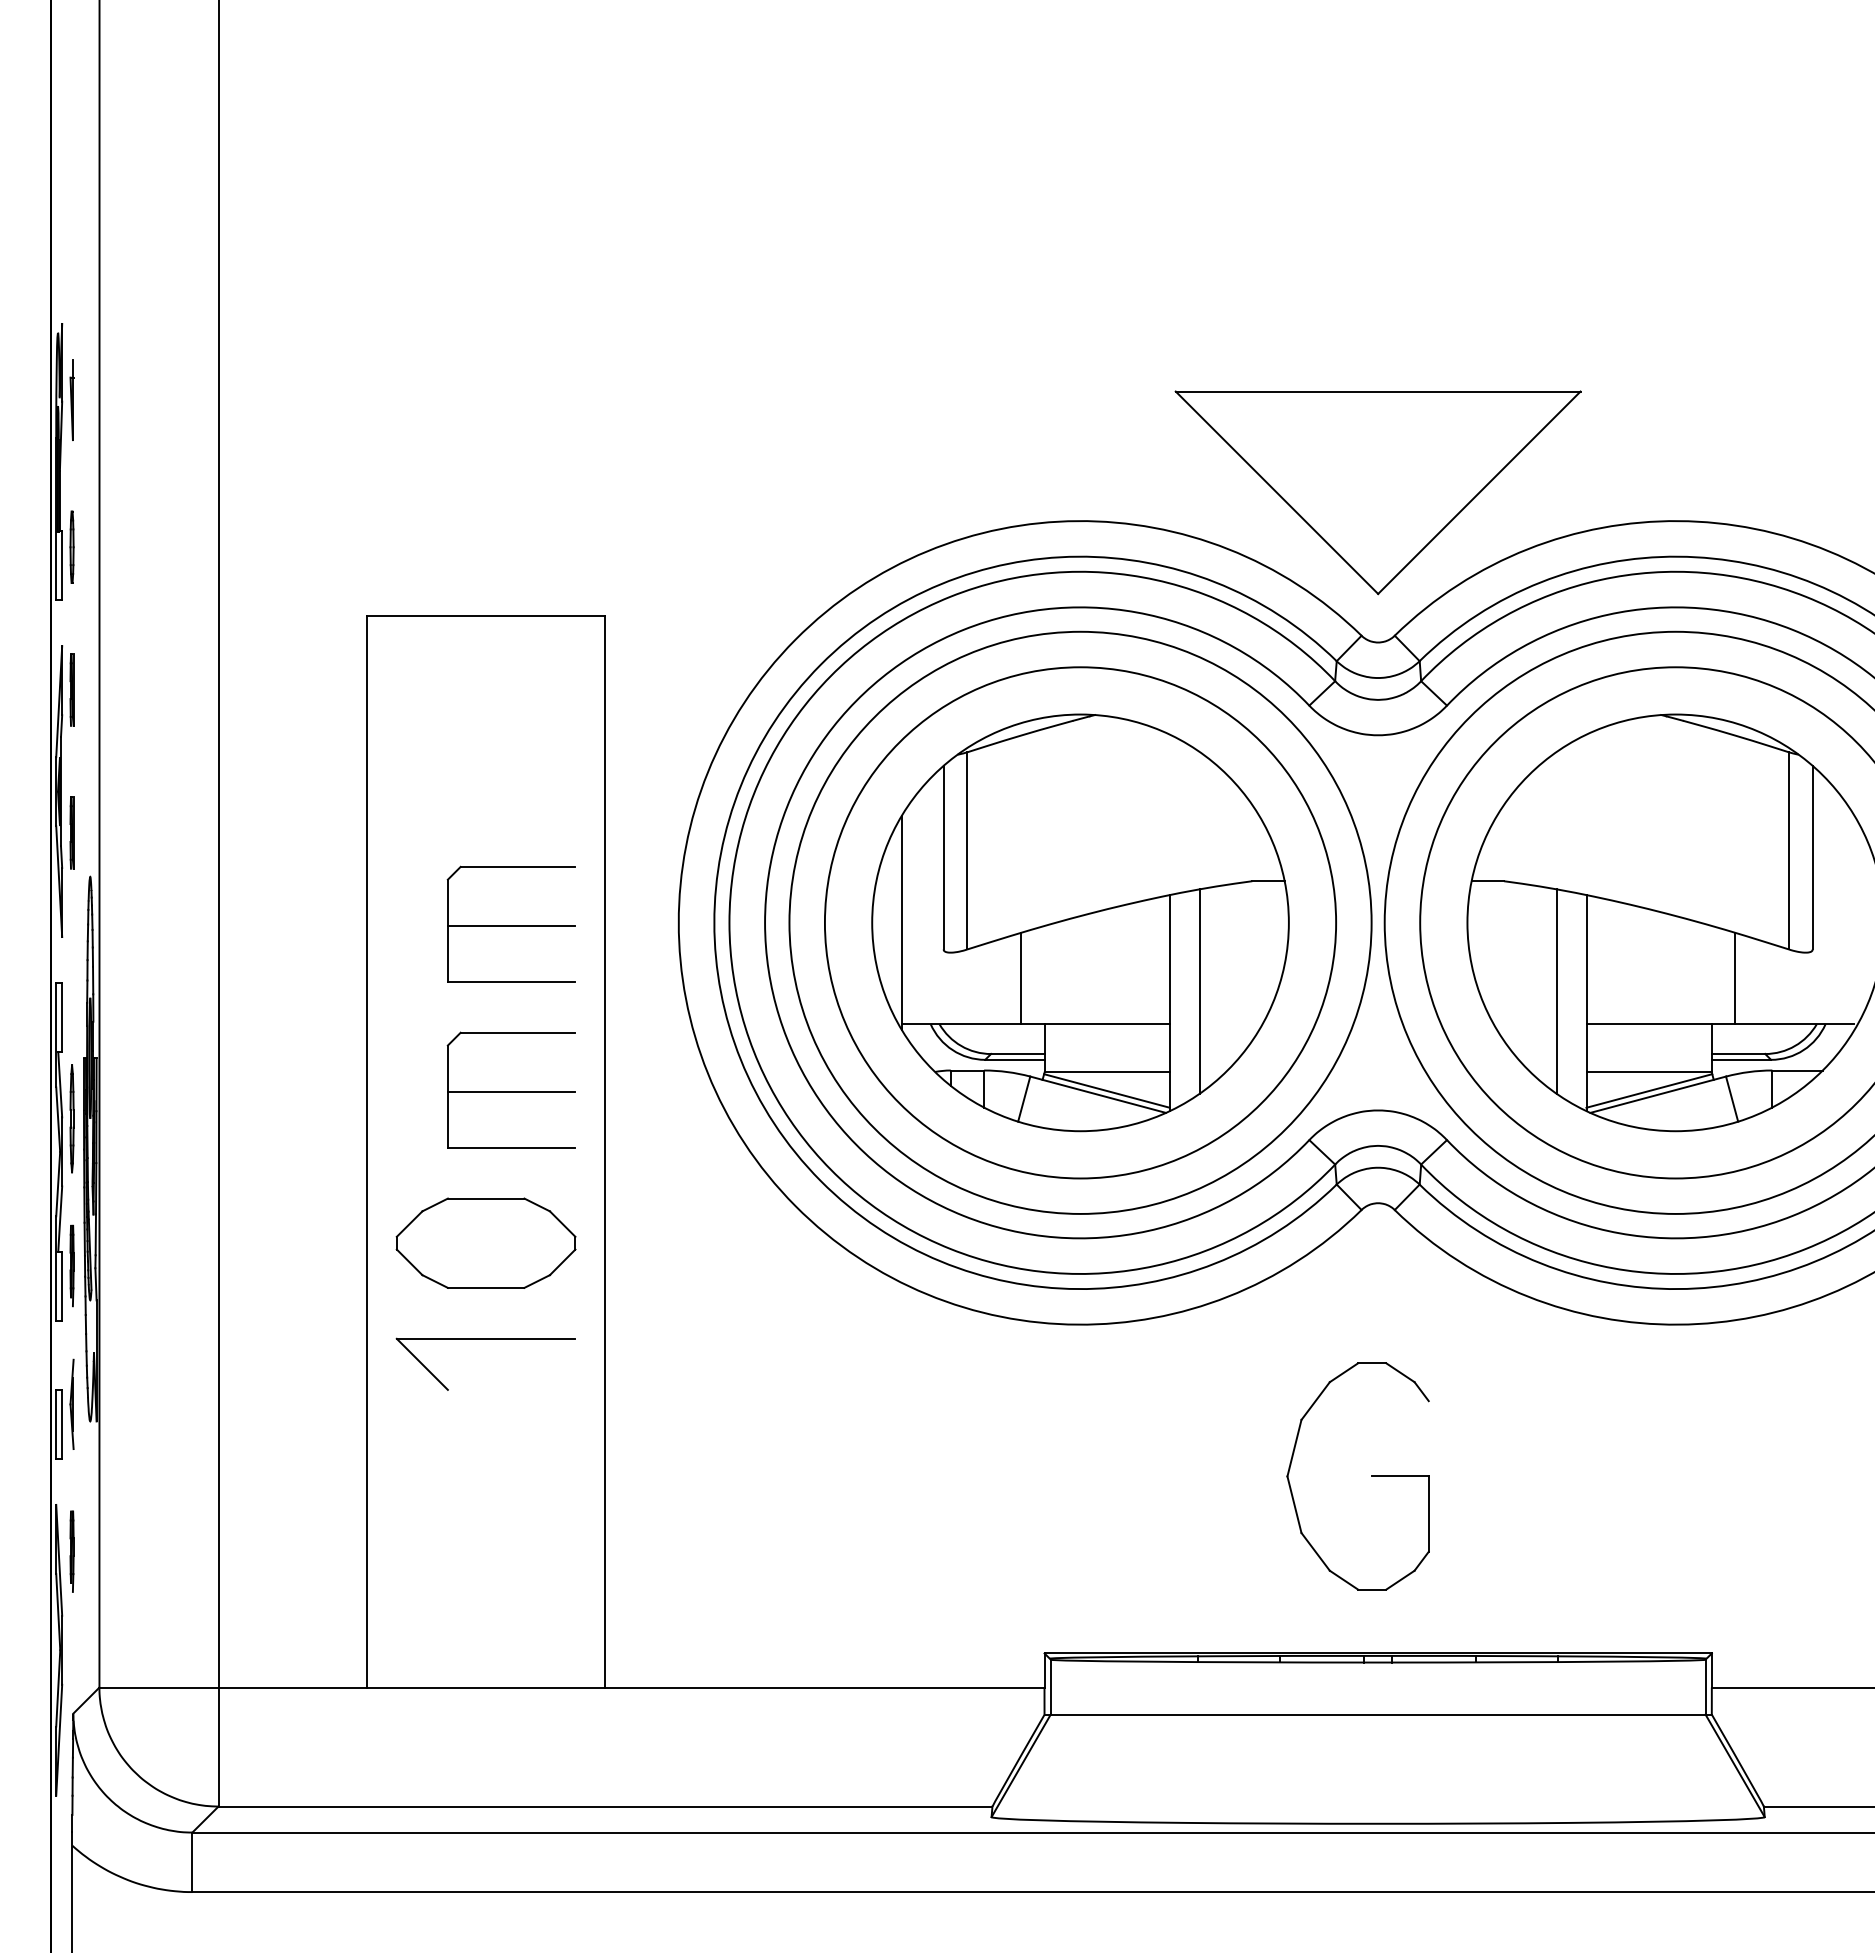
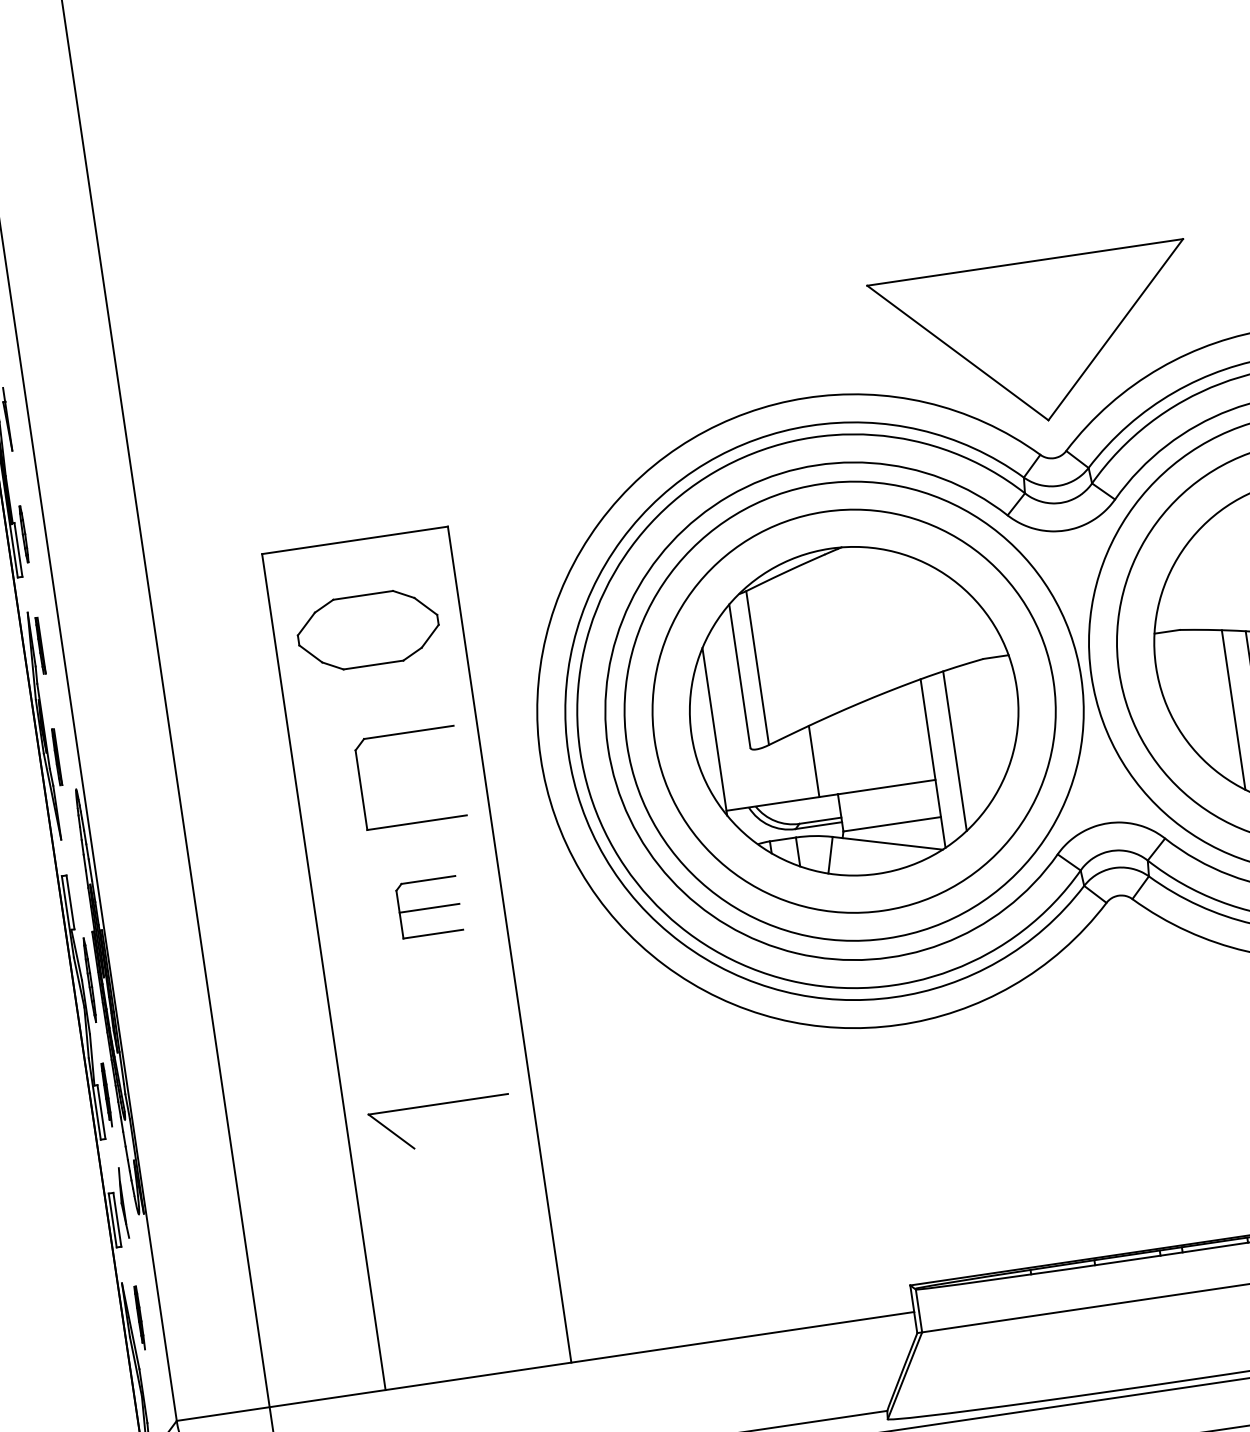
line: (511, 926) -> (410, 779), removed
part: (510, 1089) -> (428, 906), size x0.6
line: (1106, 1090) -> (893, 839), removed
part: (485, 1242) -> (367, 629), moved
part: (1371, 1476) -> (1144, 1109), removed

